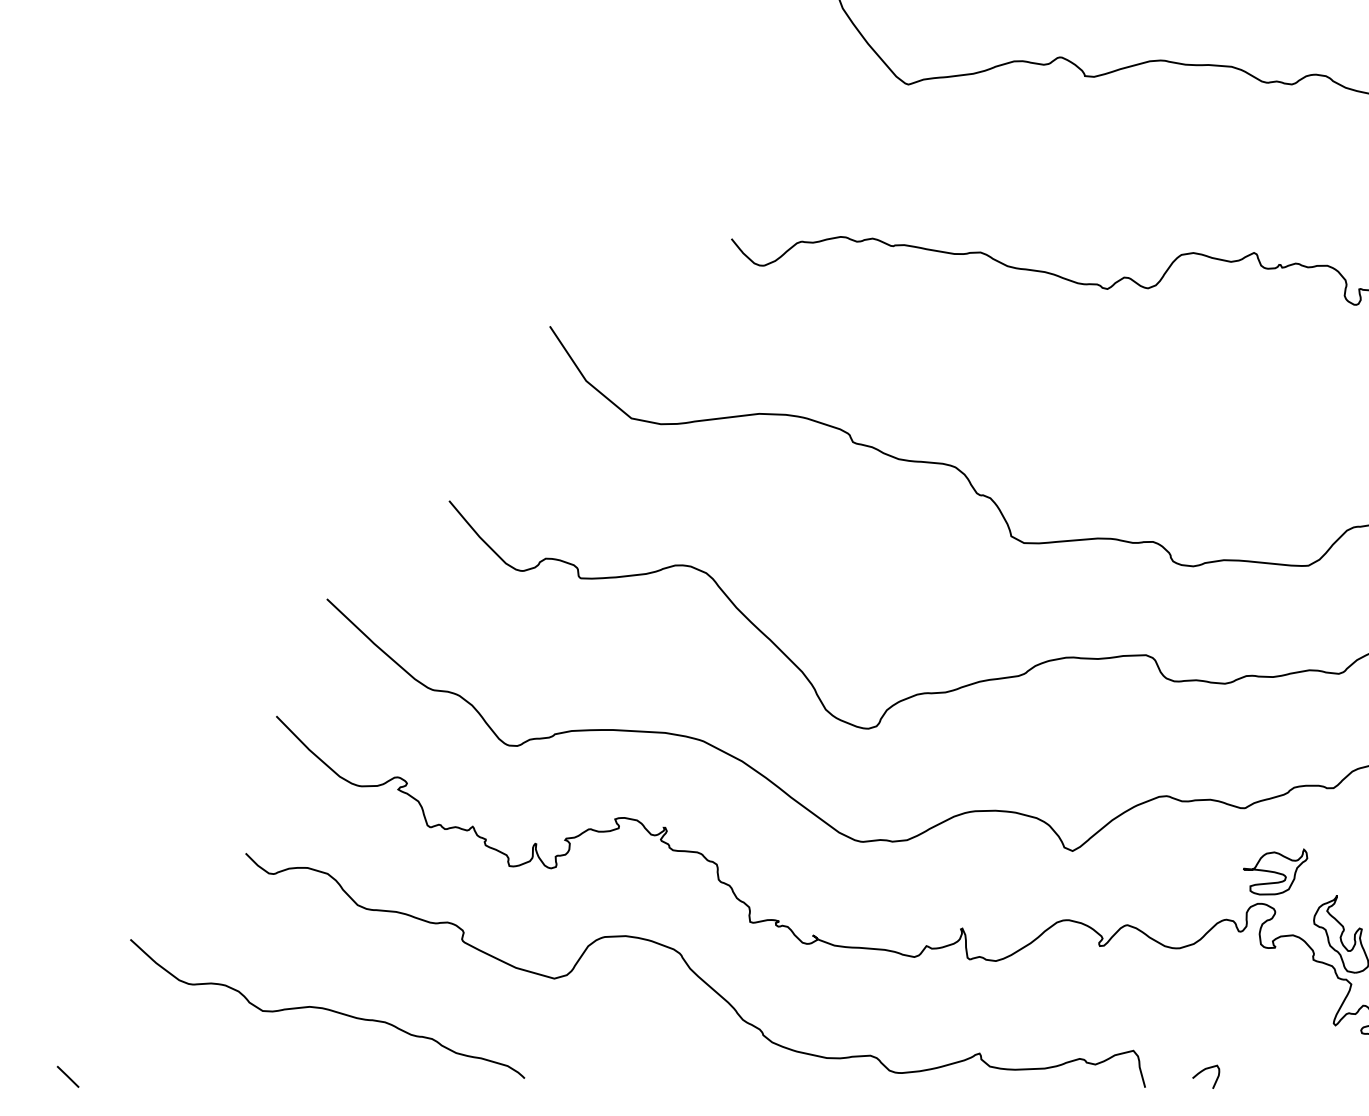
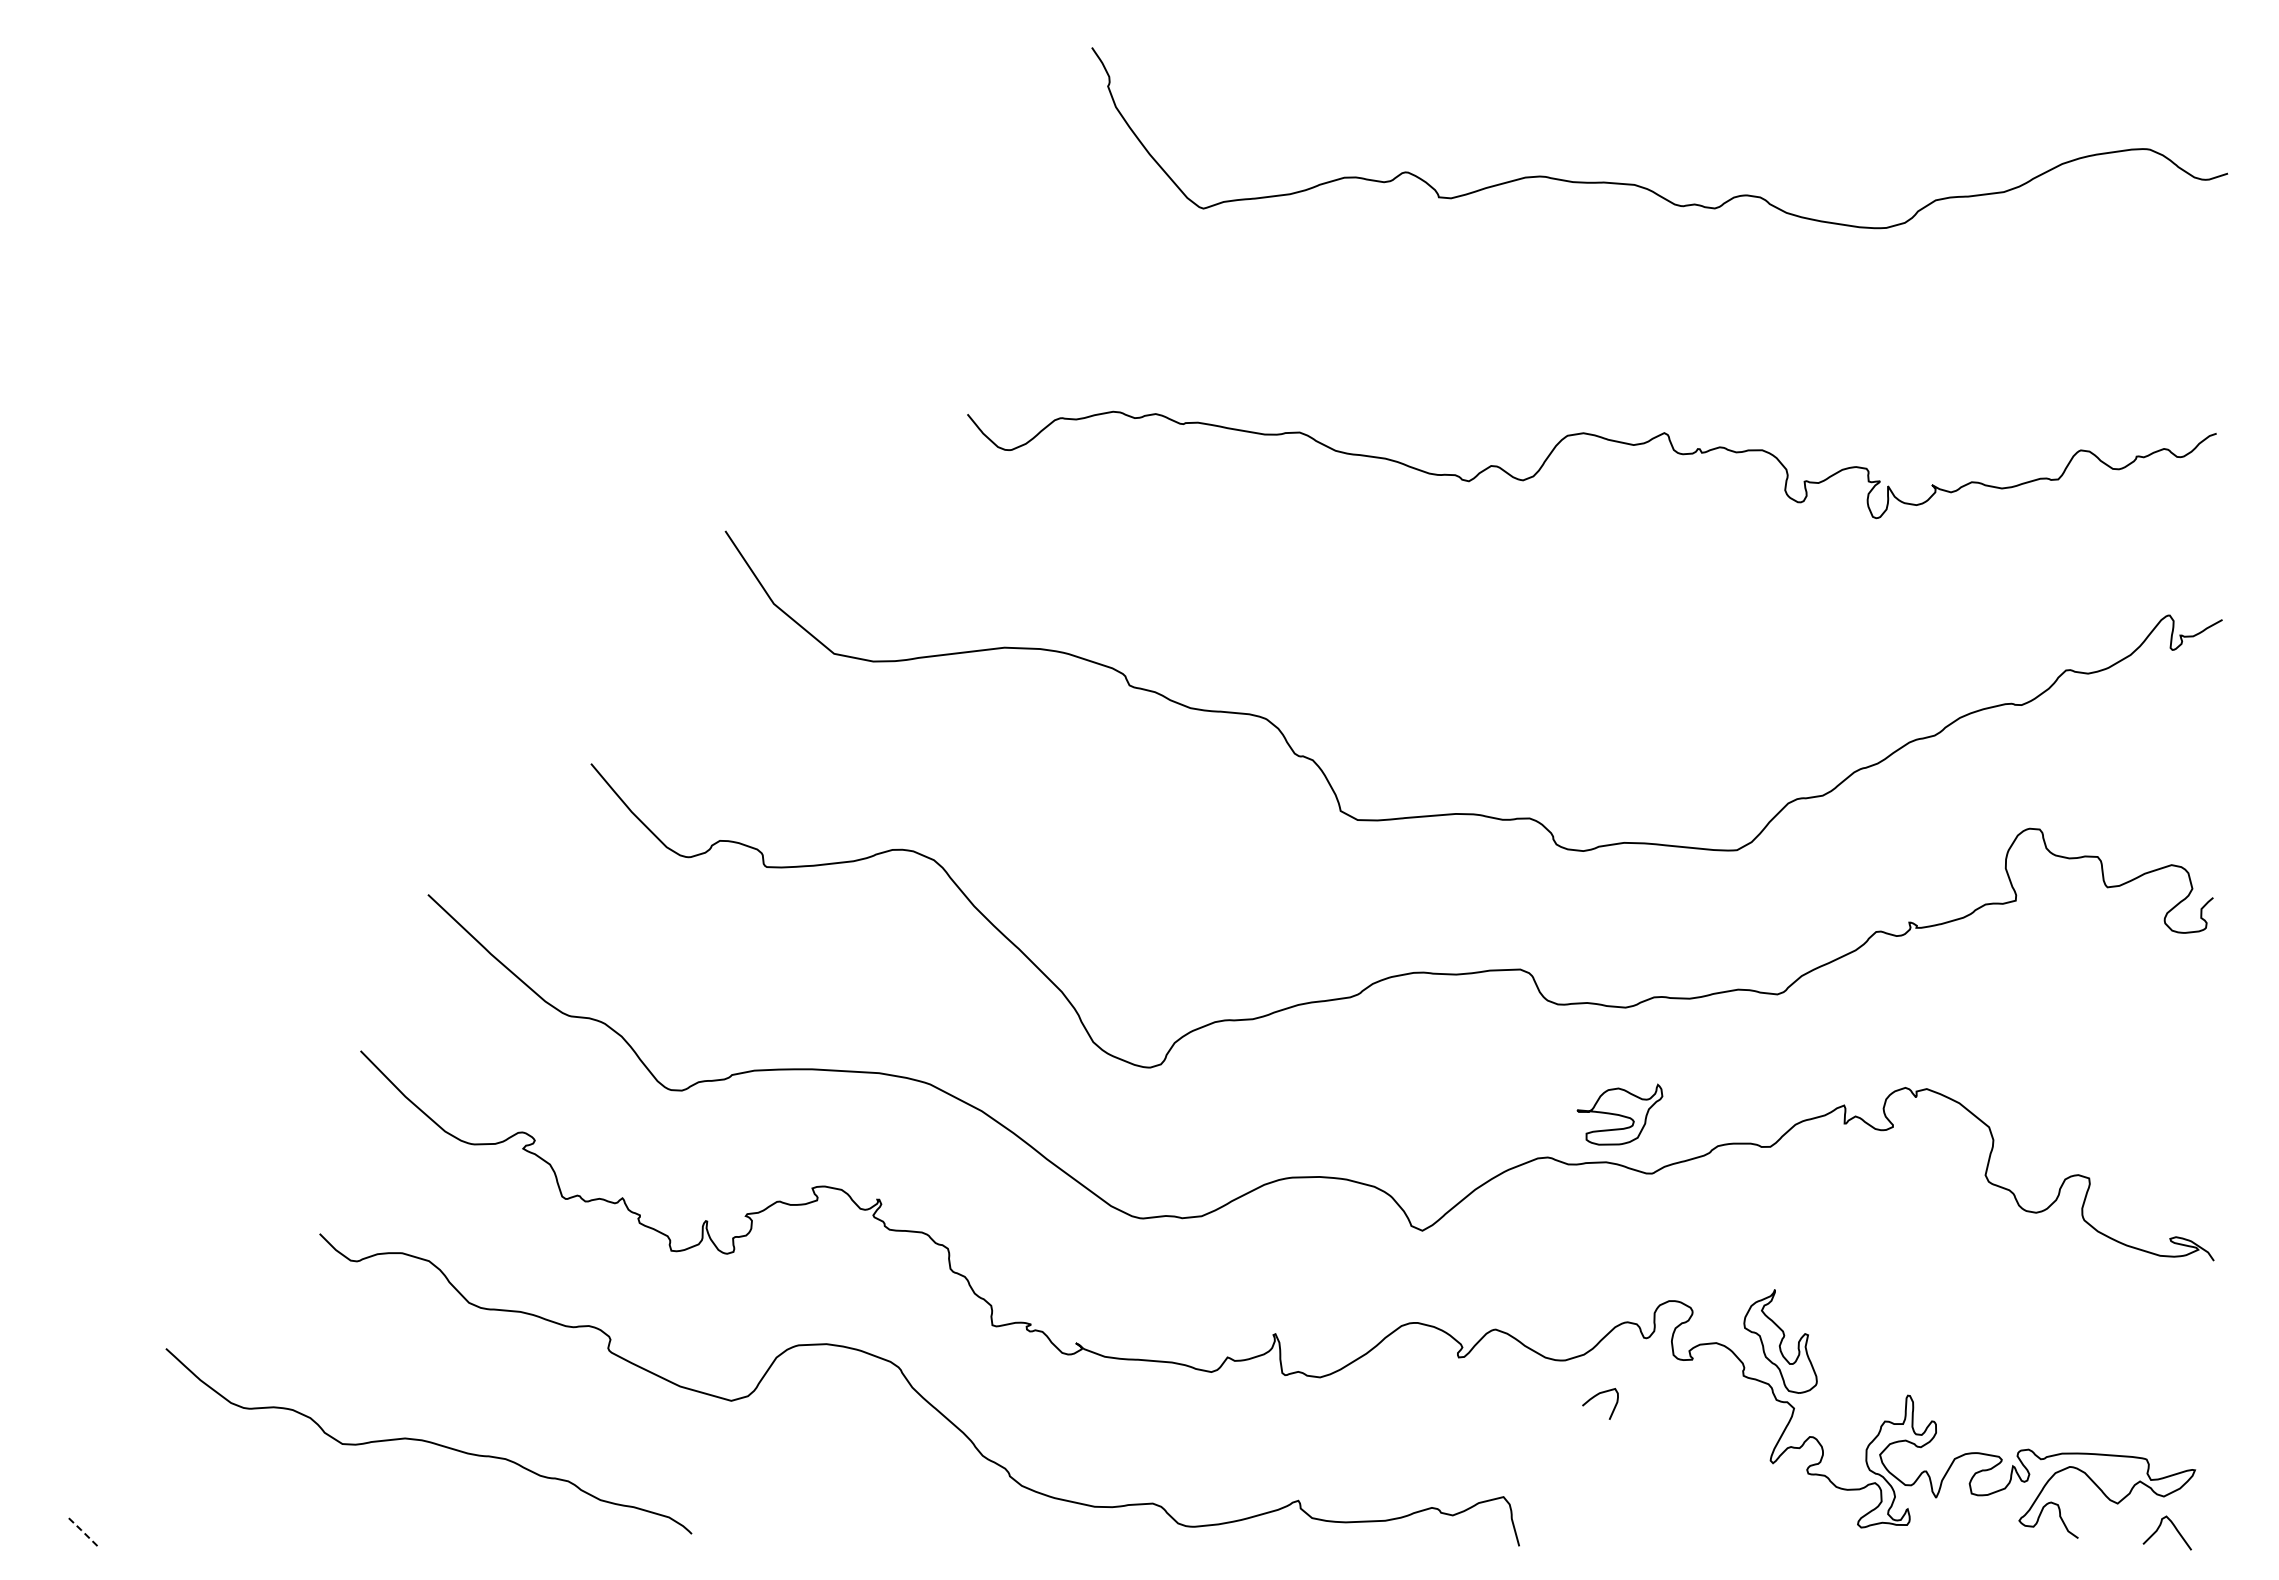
part: (1275, 871) -> (1619, 1114), moved
curve: (1203, 1071) -> (1596, 1396), moved
line: (67, 1075) -> (82, 1530), solid -> dashed

